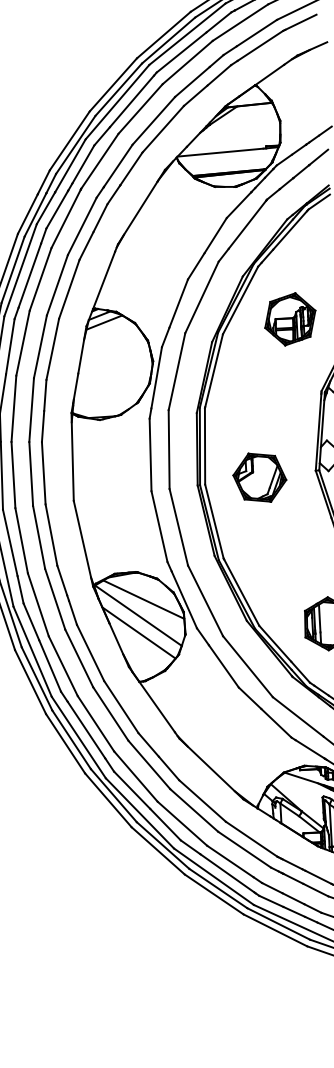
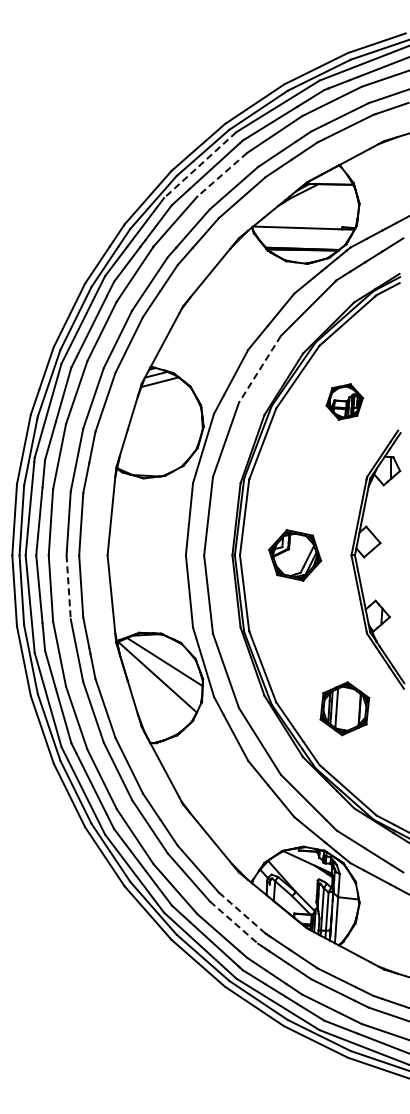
line: (117, 102) -> (200, 165), solid -> dashed
line: (139, 109) -> (221, 175), solid -> dashed
line: (201, 297) -> (259, 369), solid -> dashed
part: (289, 318) -> (344, 401), size x0.7
line: (38, 537) -> (68, 587), solid -> dashed
line: (138, 633) -> (155, 694), removed
line: (251, 839) -> (242, 913), solid -> dashed
line: (245, 849) -> (234, 922), solid -> dashed

